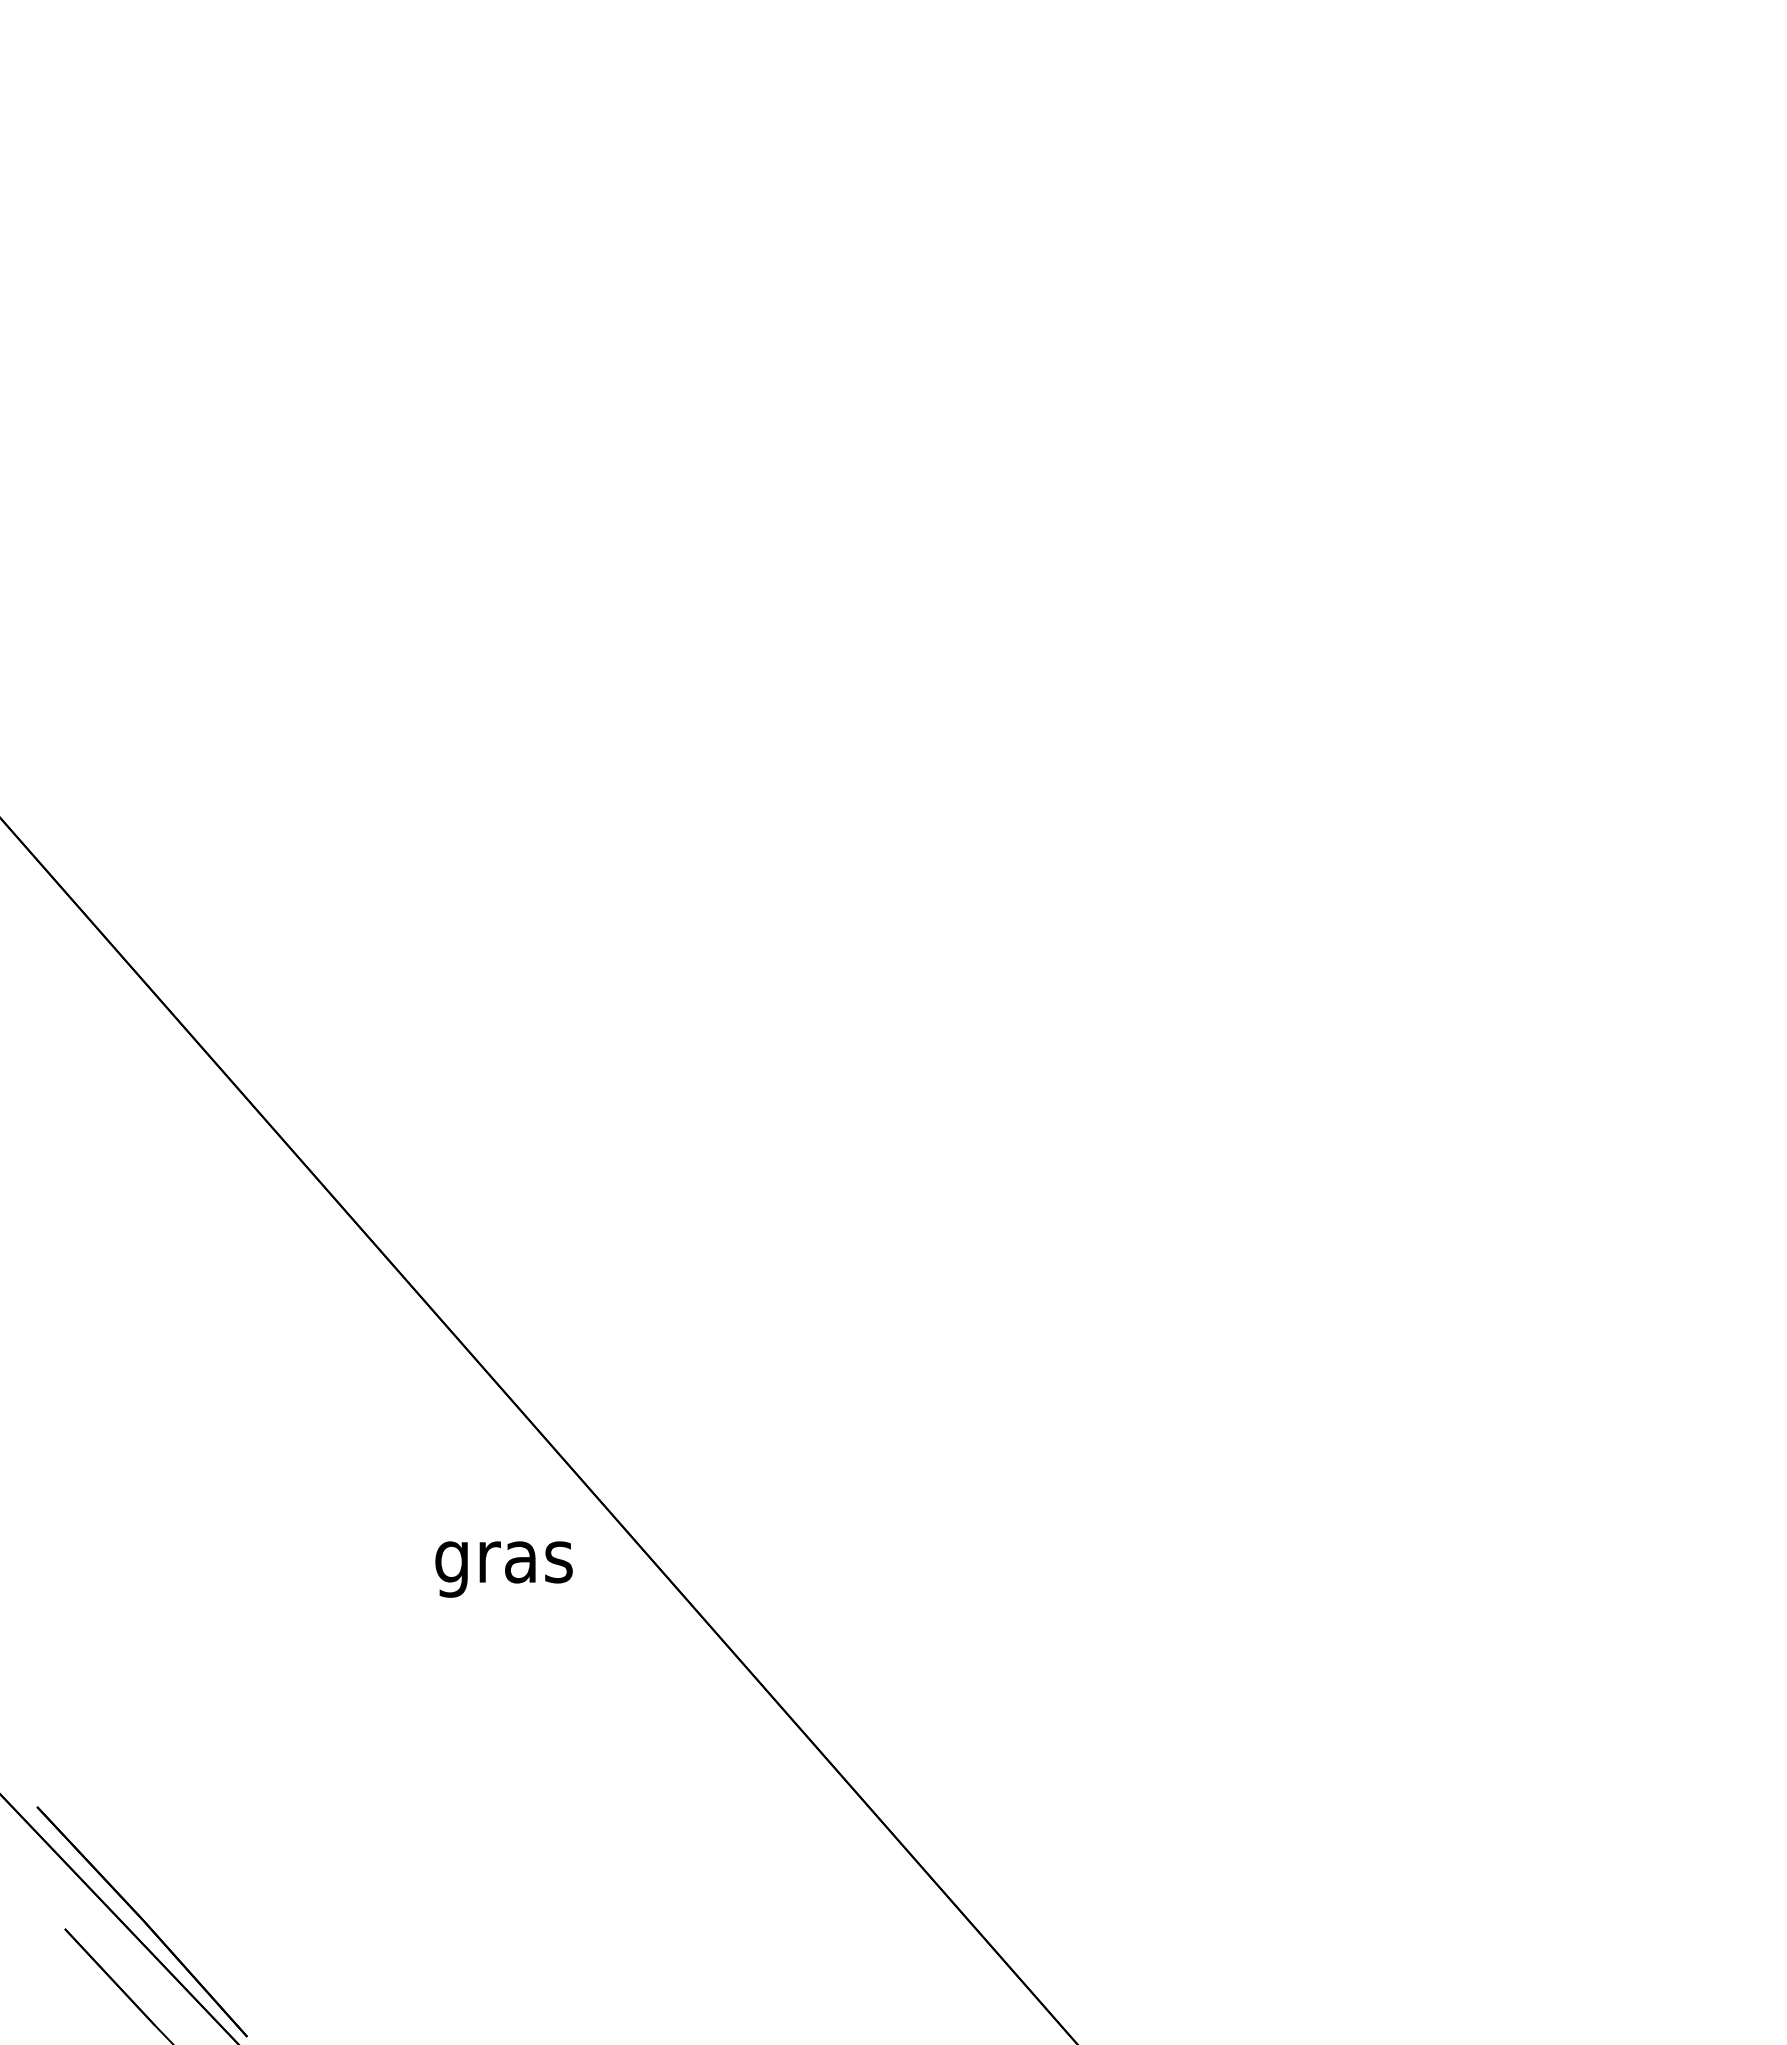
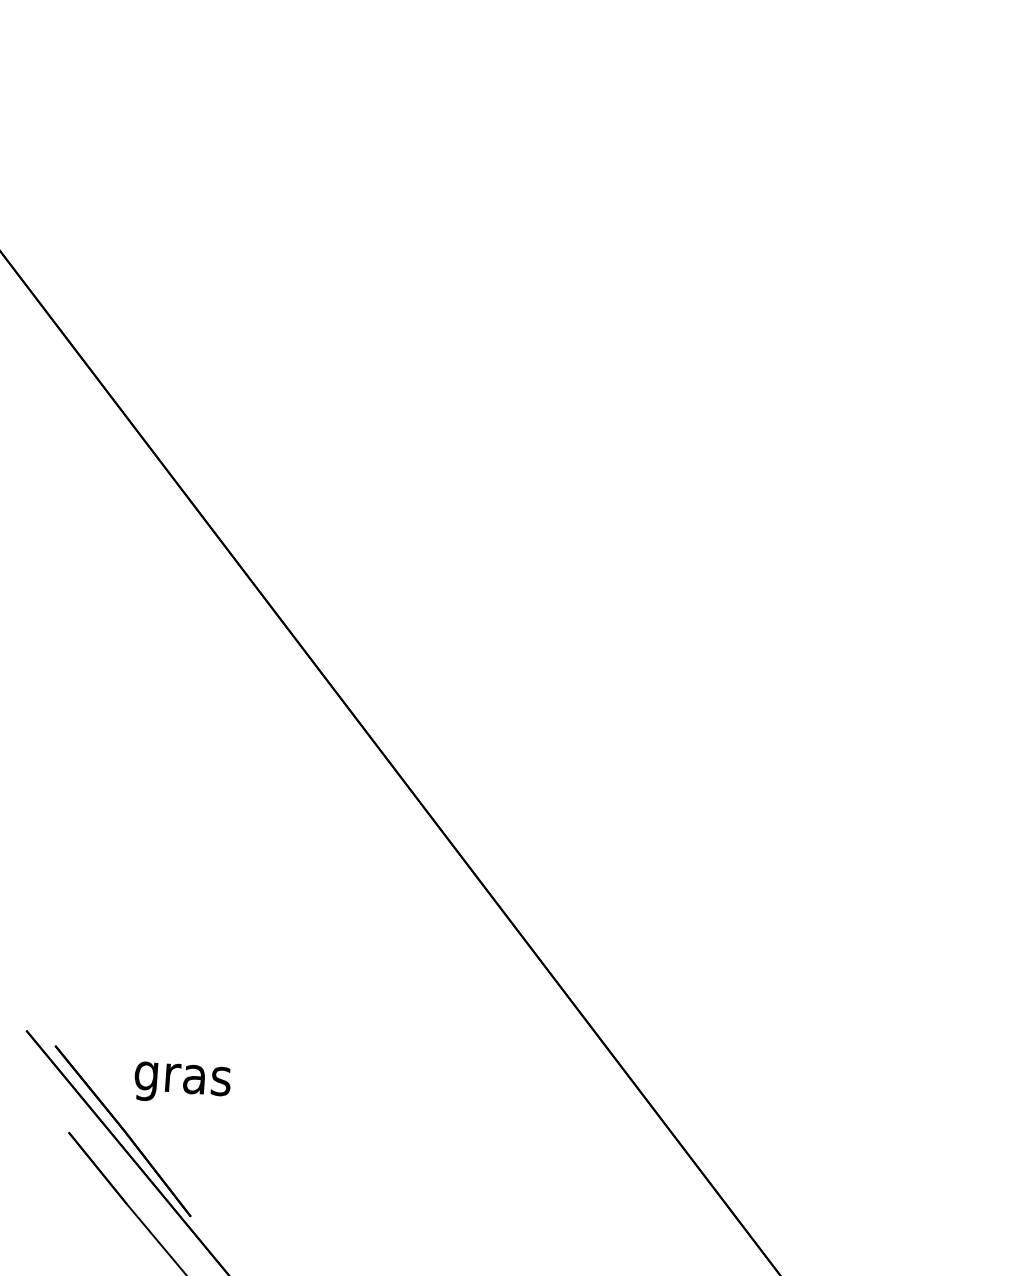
text: (503, 1569) -> (182, 1083), moved

